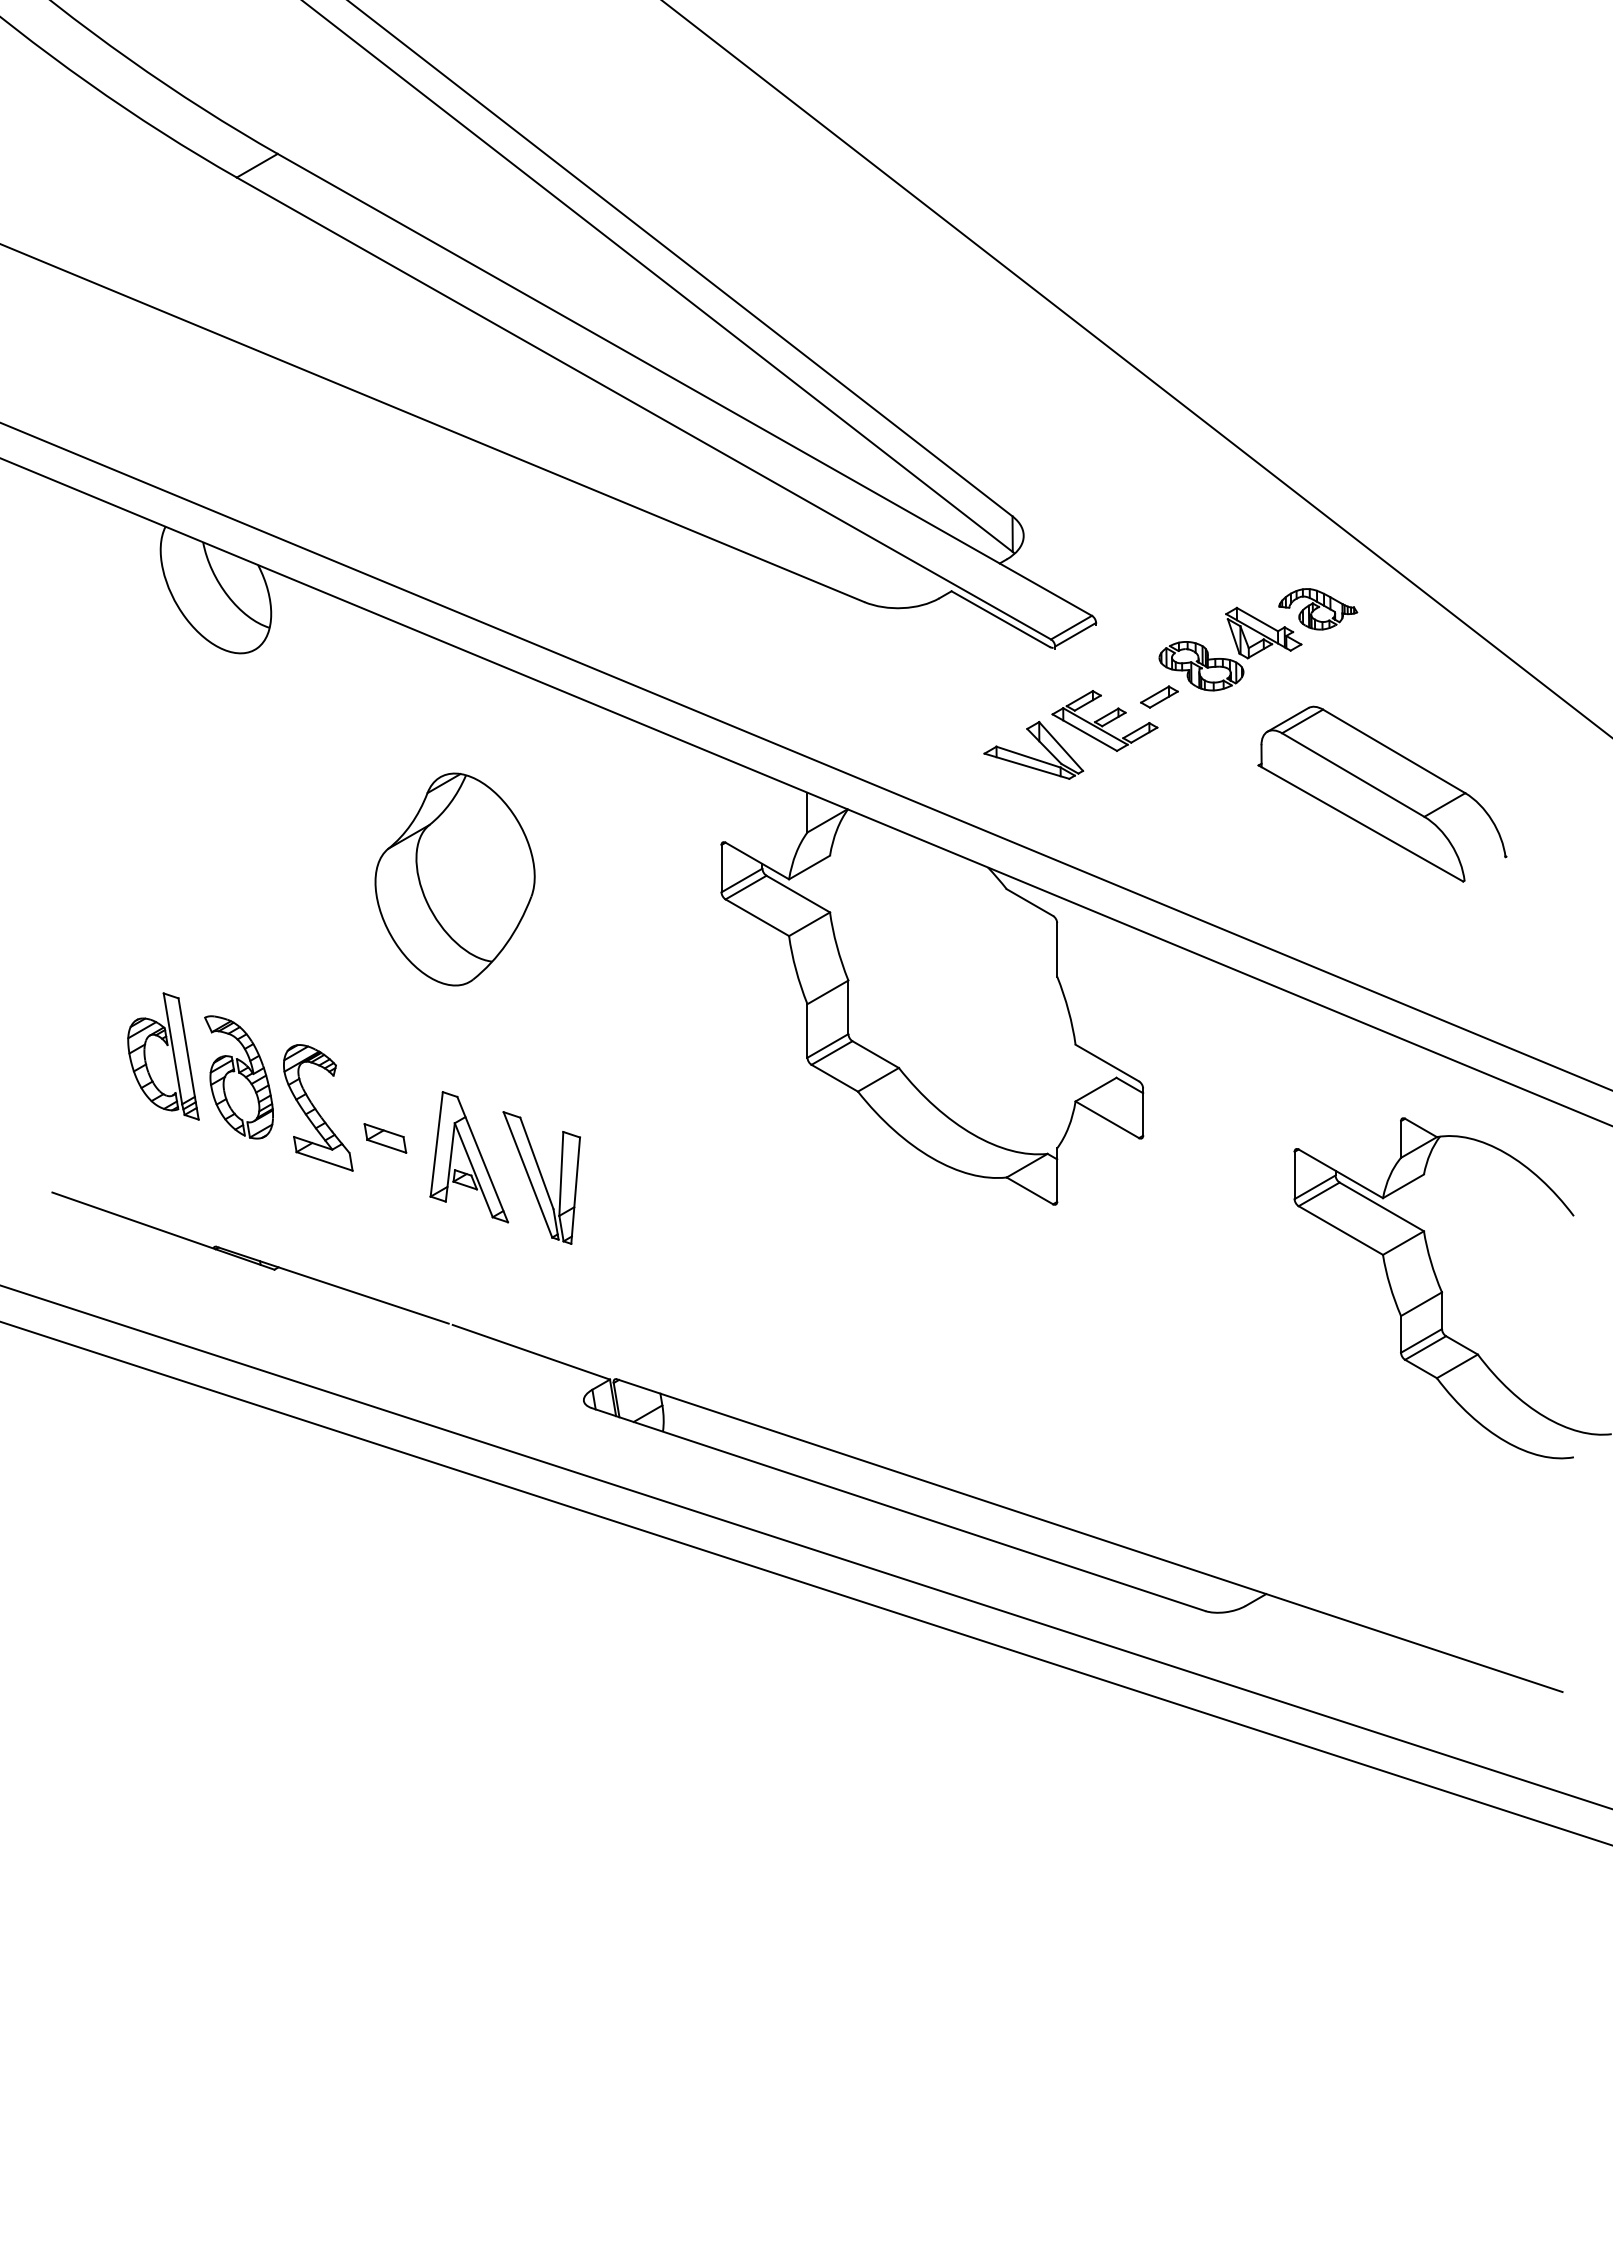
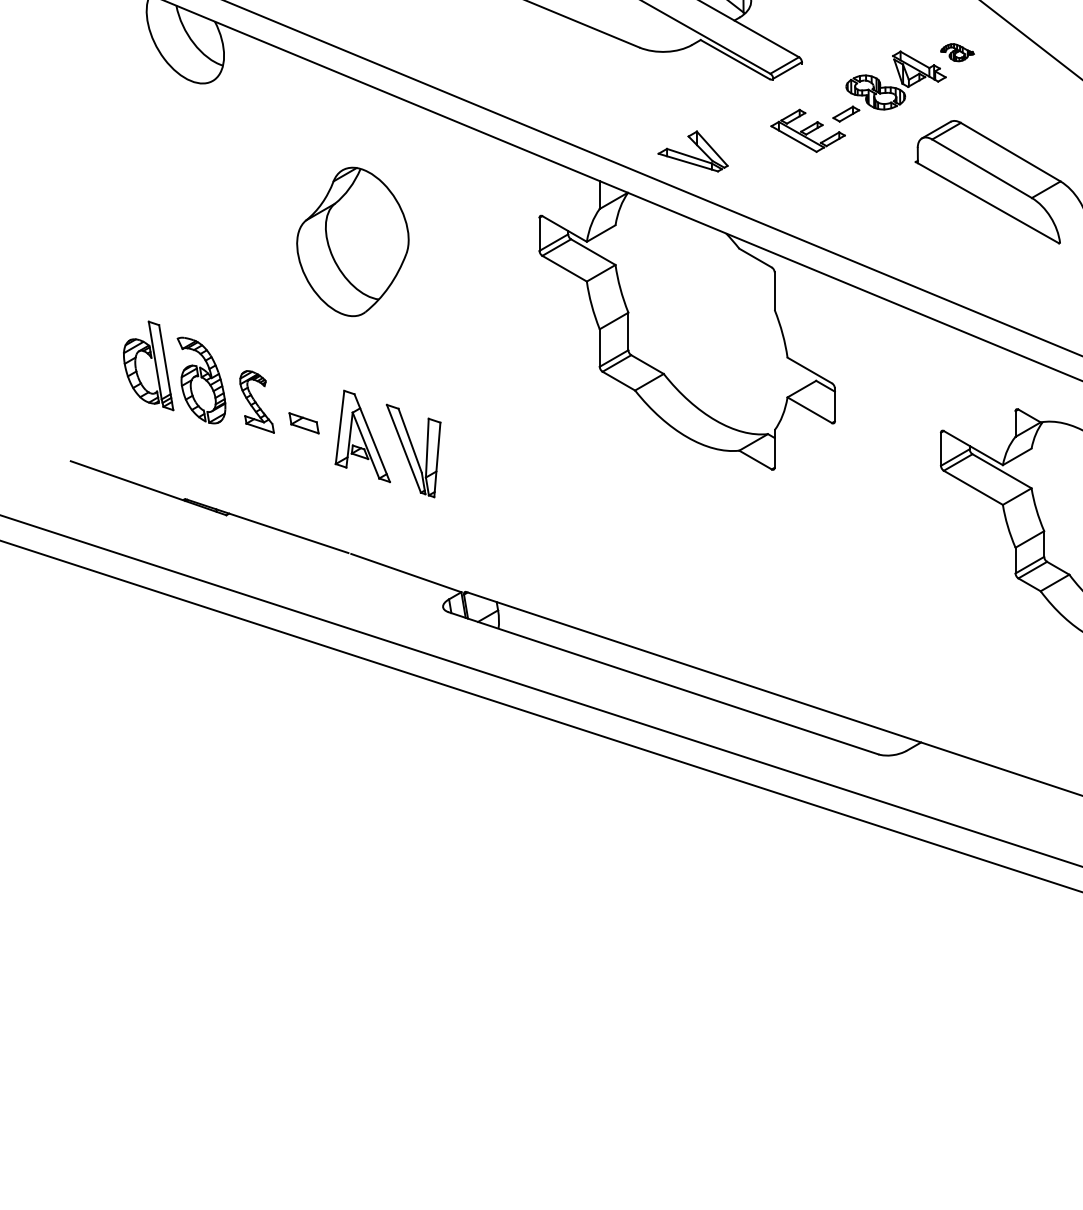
part: (1318, 609) -> (957, 52), size x0.6
part: (1030, 756) -> (690, 155), moved
part: (318, 1107) -> (257, 401), size x0.7

